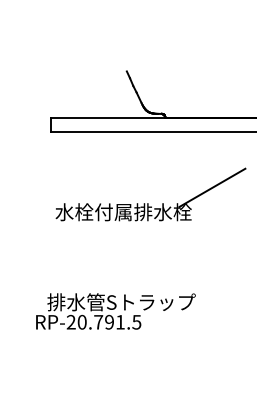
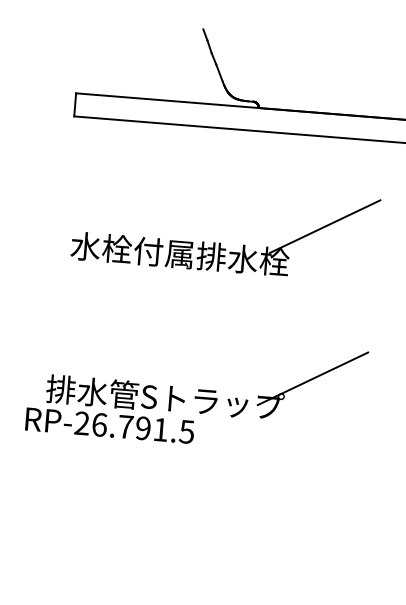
line: (212, 282) -> (313, 377), added
text: (81, 321) -> (98, 423), RP-20.791.5 -> RP-26.791.5

